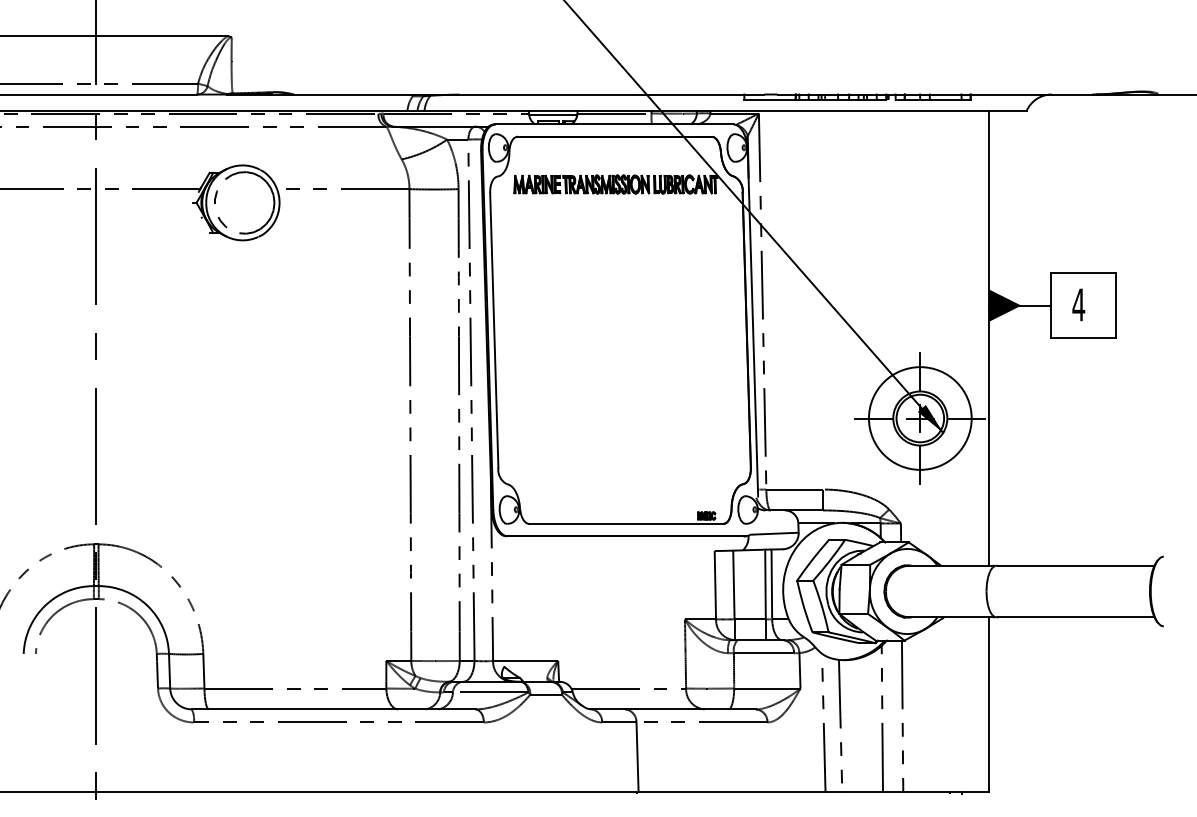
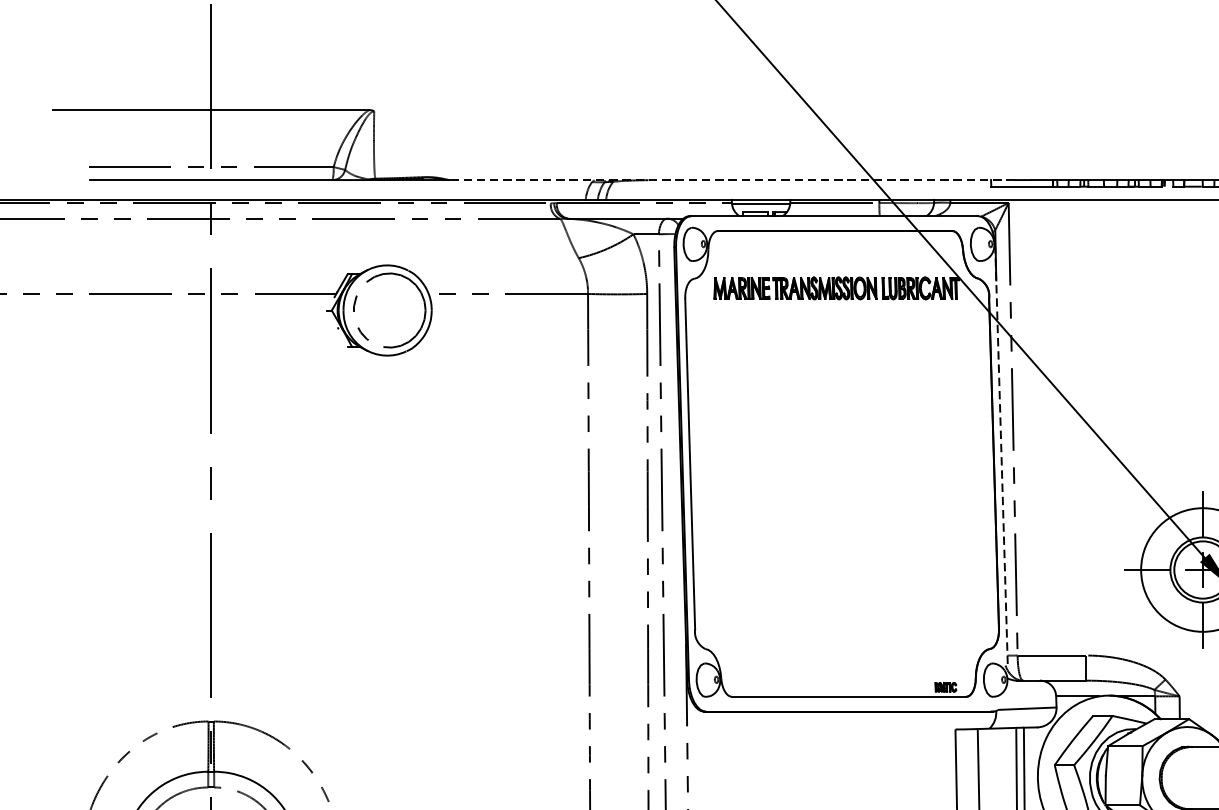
line: (529, 94) -> (732, 180), solid -> dashed
line: (752, 323) -> (1000, 455), solid -> dashed

